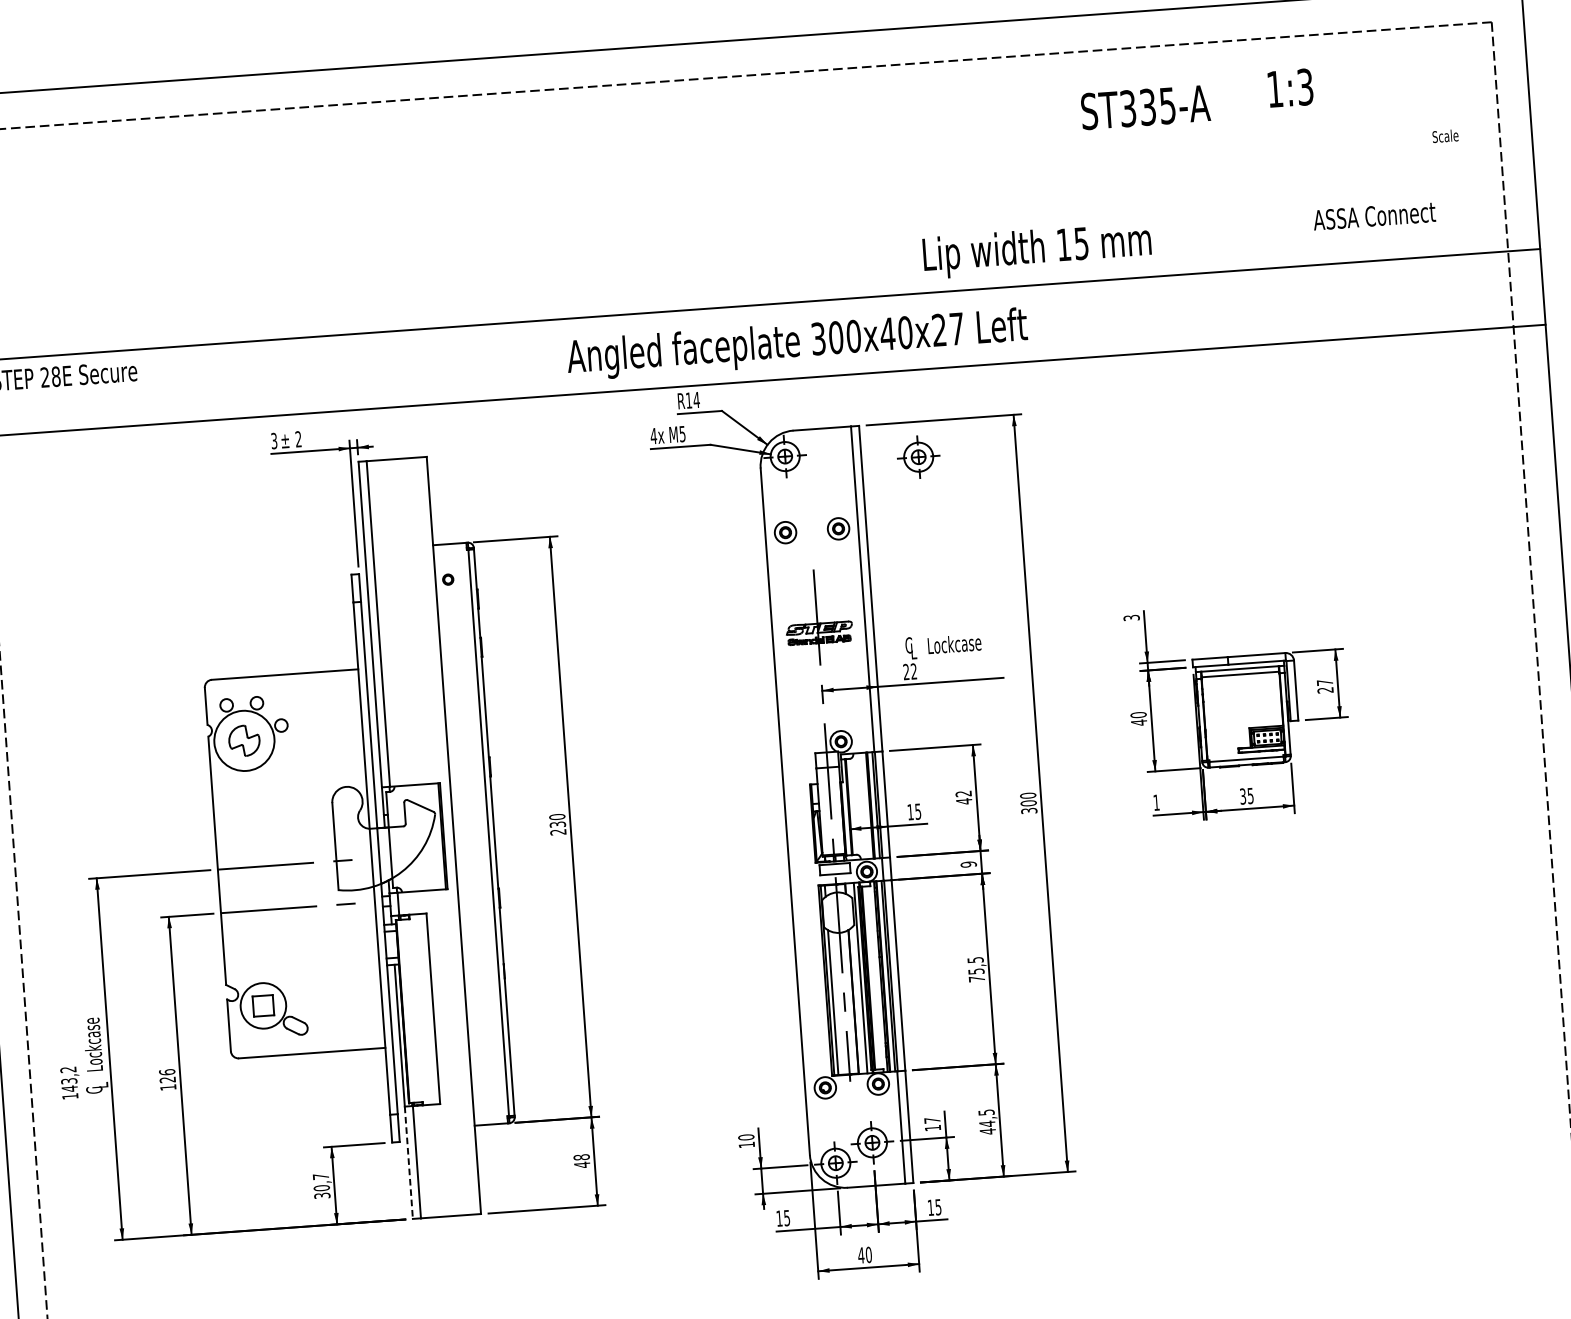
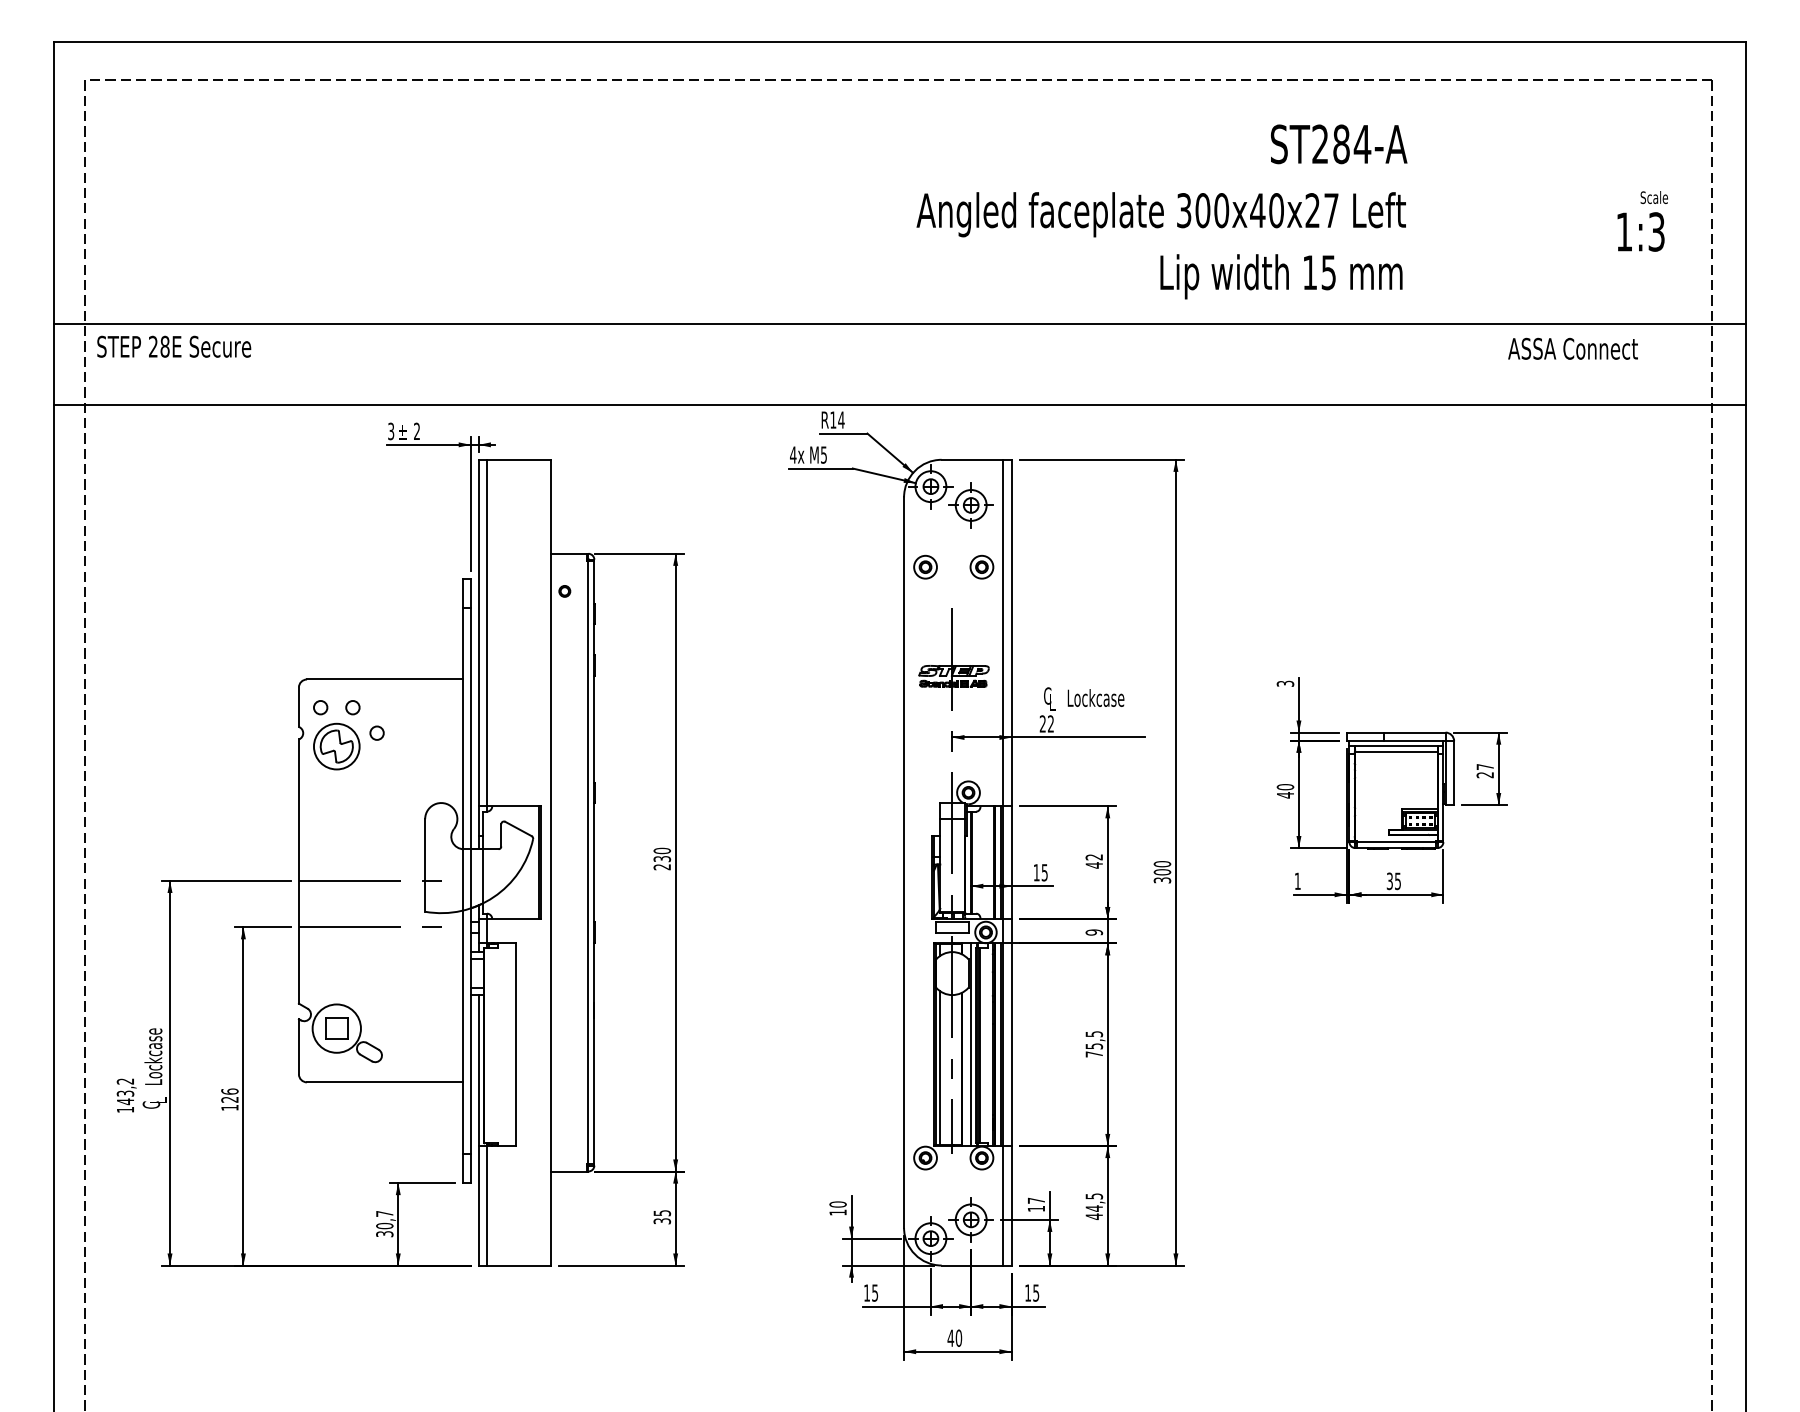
text: (1290, 87) -> (1640, 231), moved
text: (1147, 107) -> (1341, 144), ST335-A -> ST284-A
text: (1373, 215) -> (1572, 348), moved
text: (1037, 250) -> (1281, 276), moved
text: (796, 344) -> (1160, 214), moved
part: (918, 457) -> (970, 505), moved
circle: (244, 740) -> (336, 746), size x0.71
text: (582, 1161) -> (662, 1217), 48 -> 35
line: (408, 1162) -> (478, 1205), dashed -> solid

